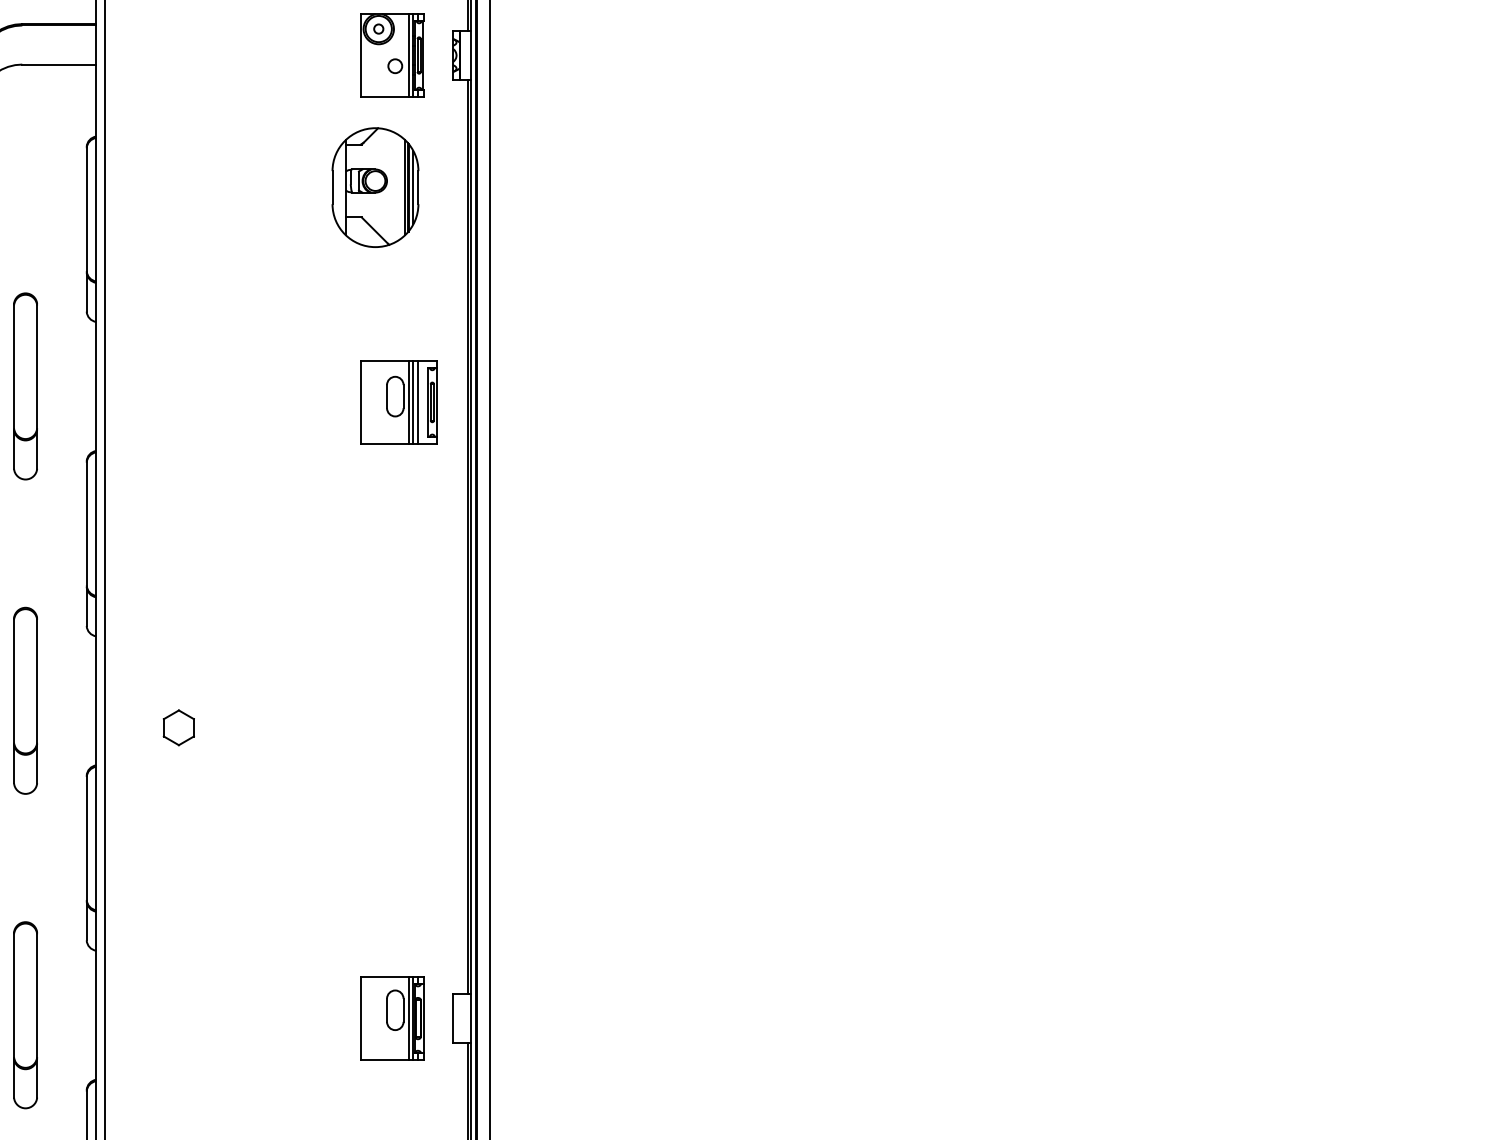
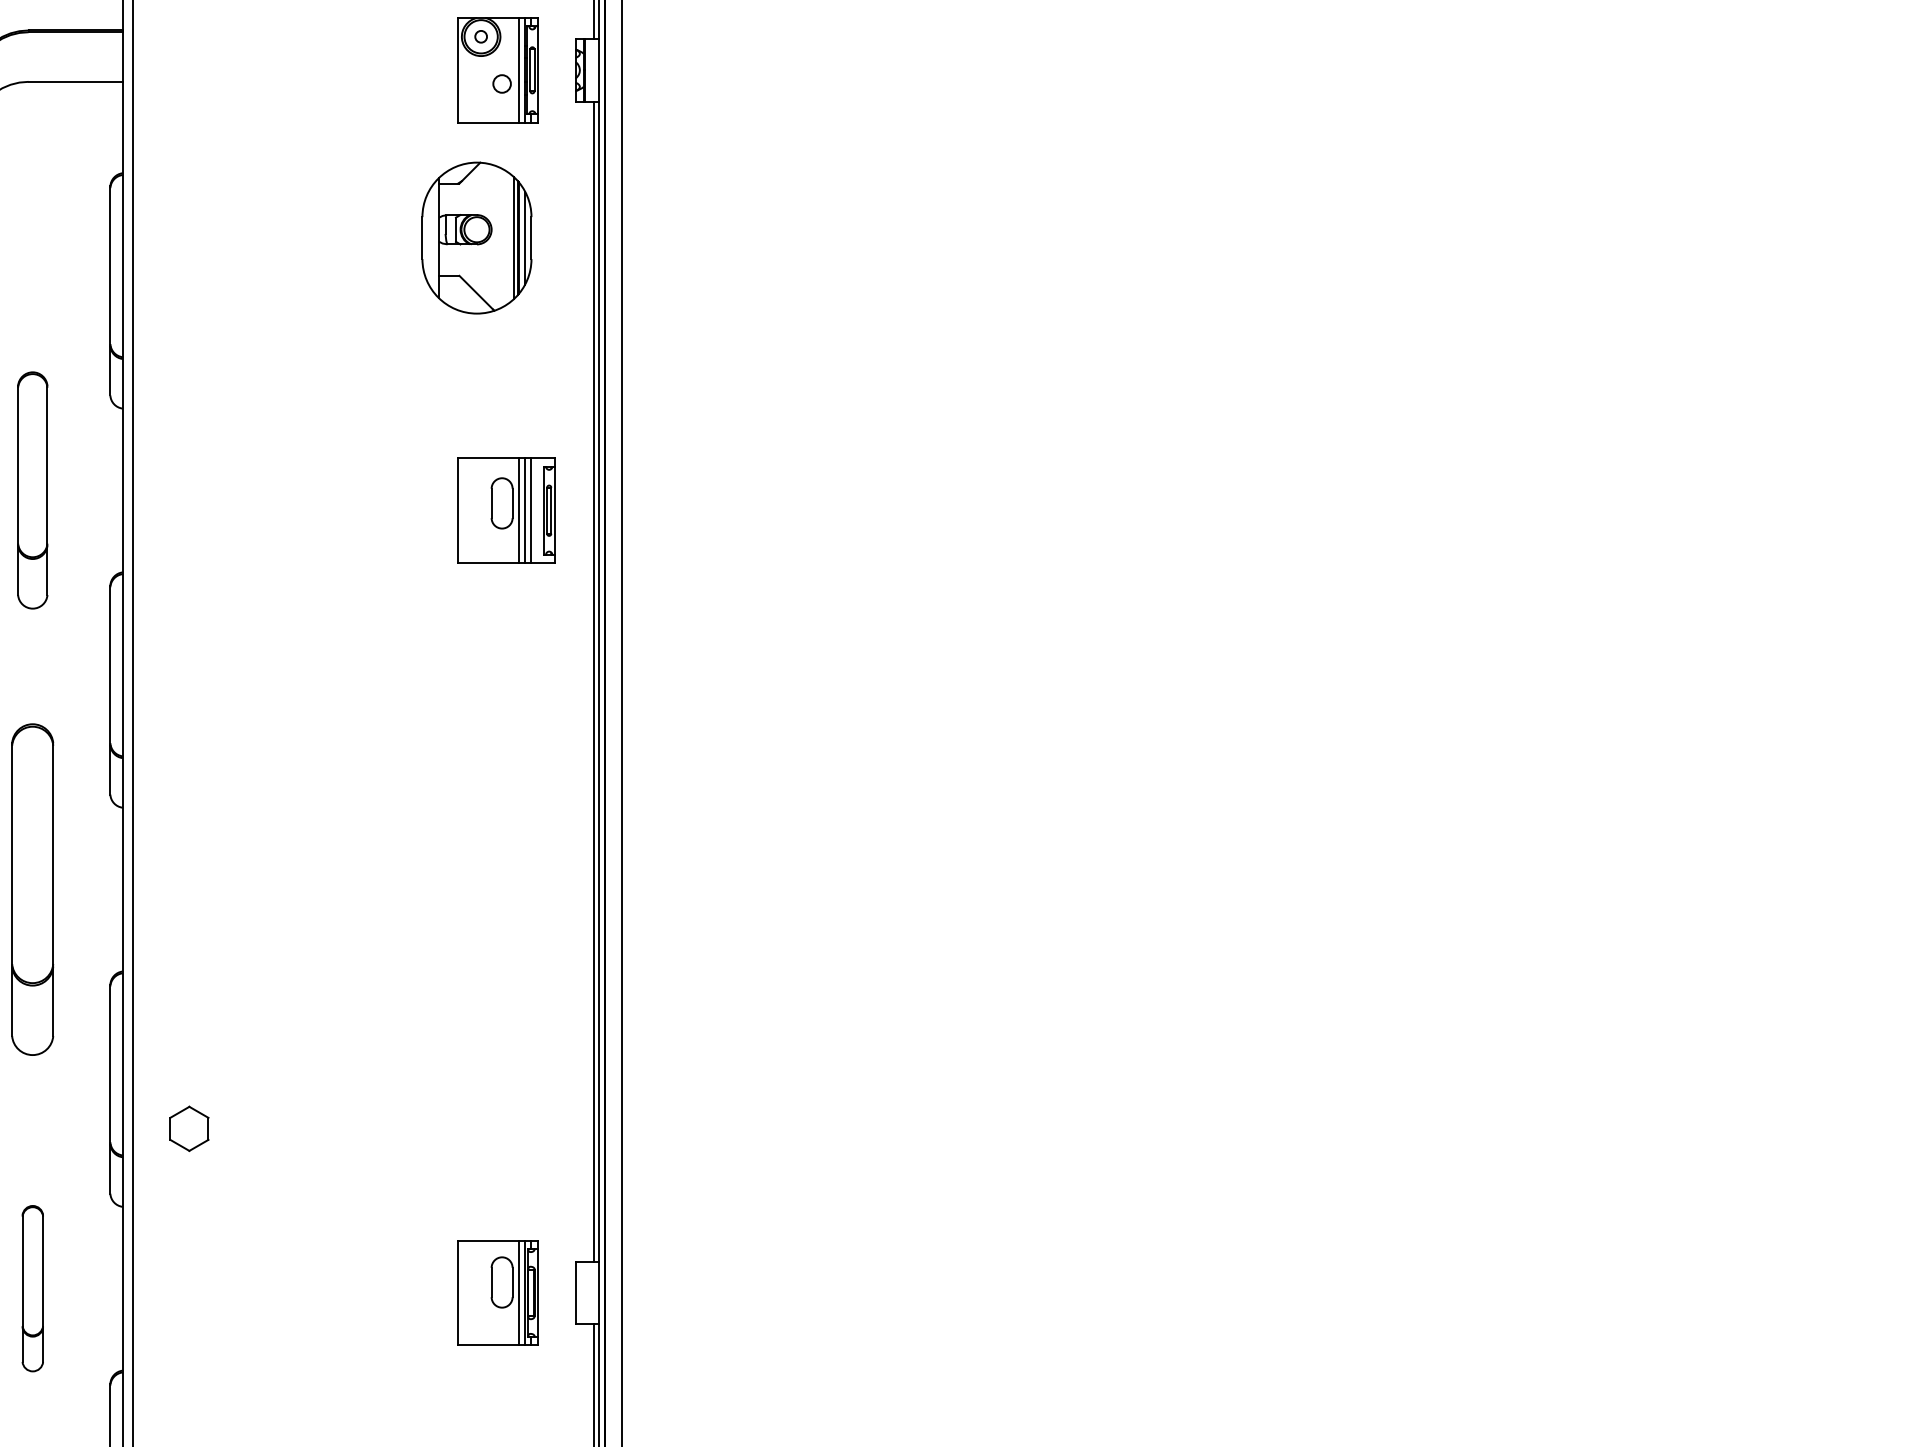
part: (25, 700) -> (32, 889), size x1.4
part: (178, 727) -> (189, 1128), moved
part: (25, 1015) -> (32, 1288), size x0.7

